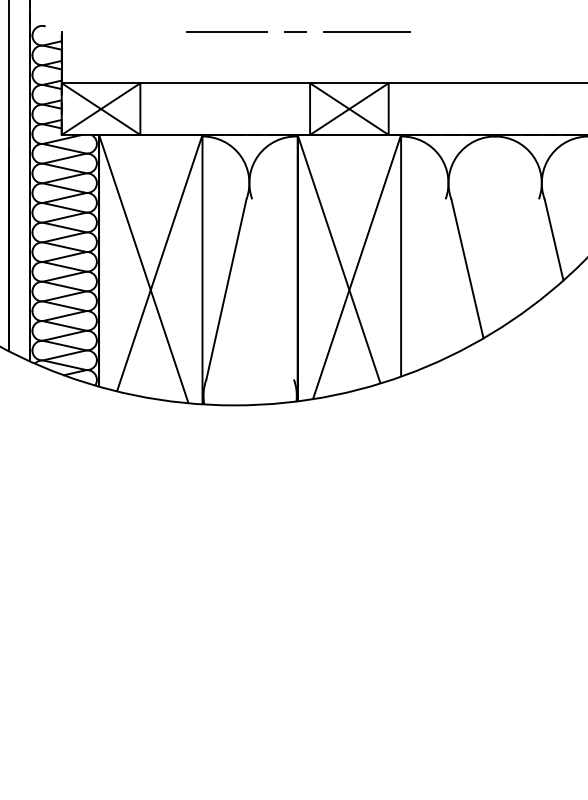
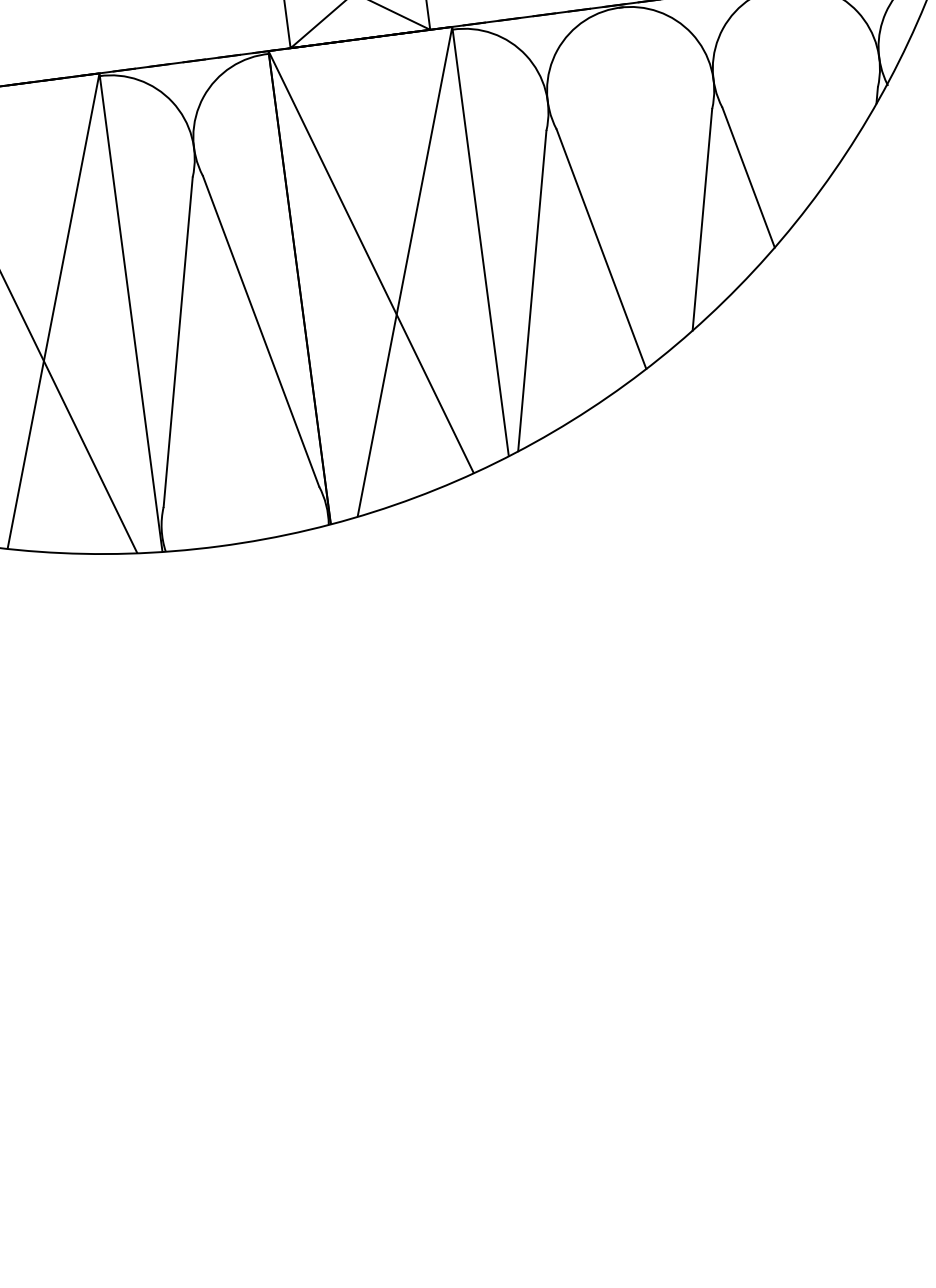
line: (524, 259) -> (700, 219), added
line: (425, 286) -> (531, 290), added
line: (272, 289) -> (259, 331), added

